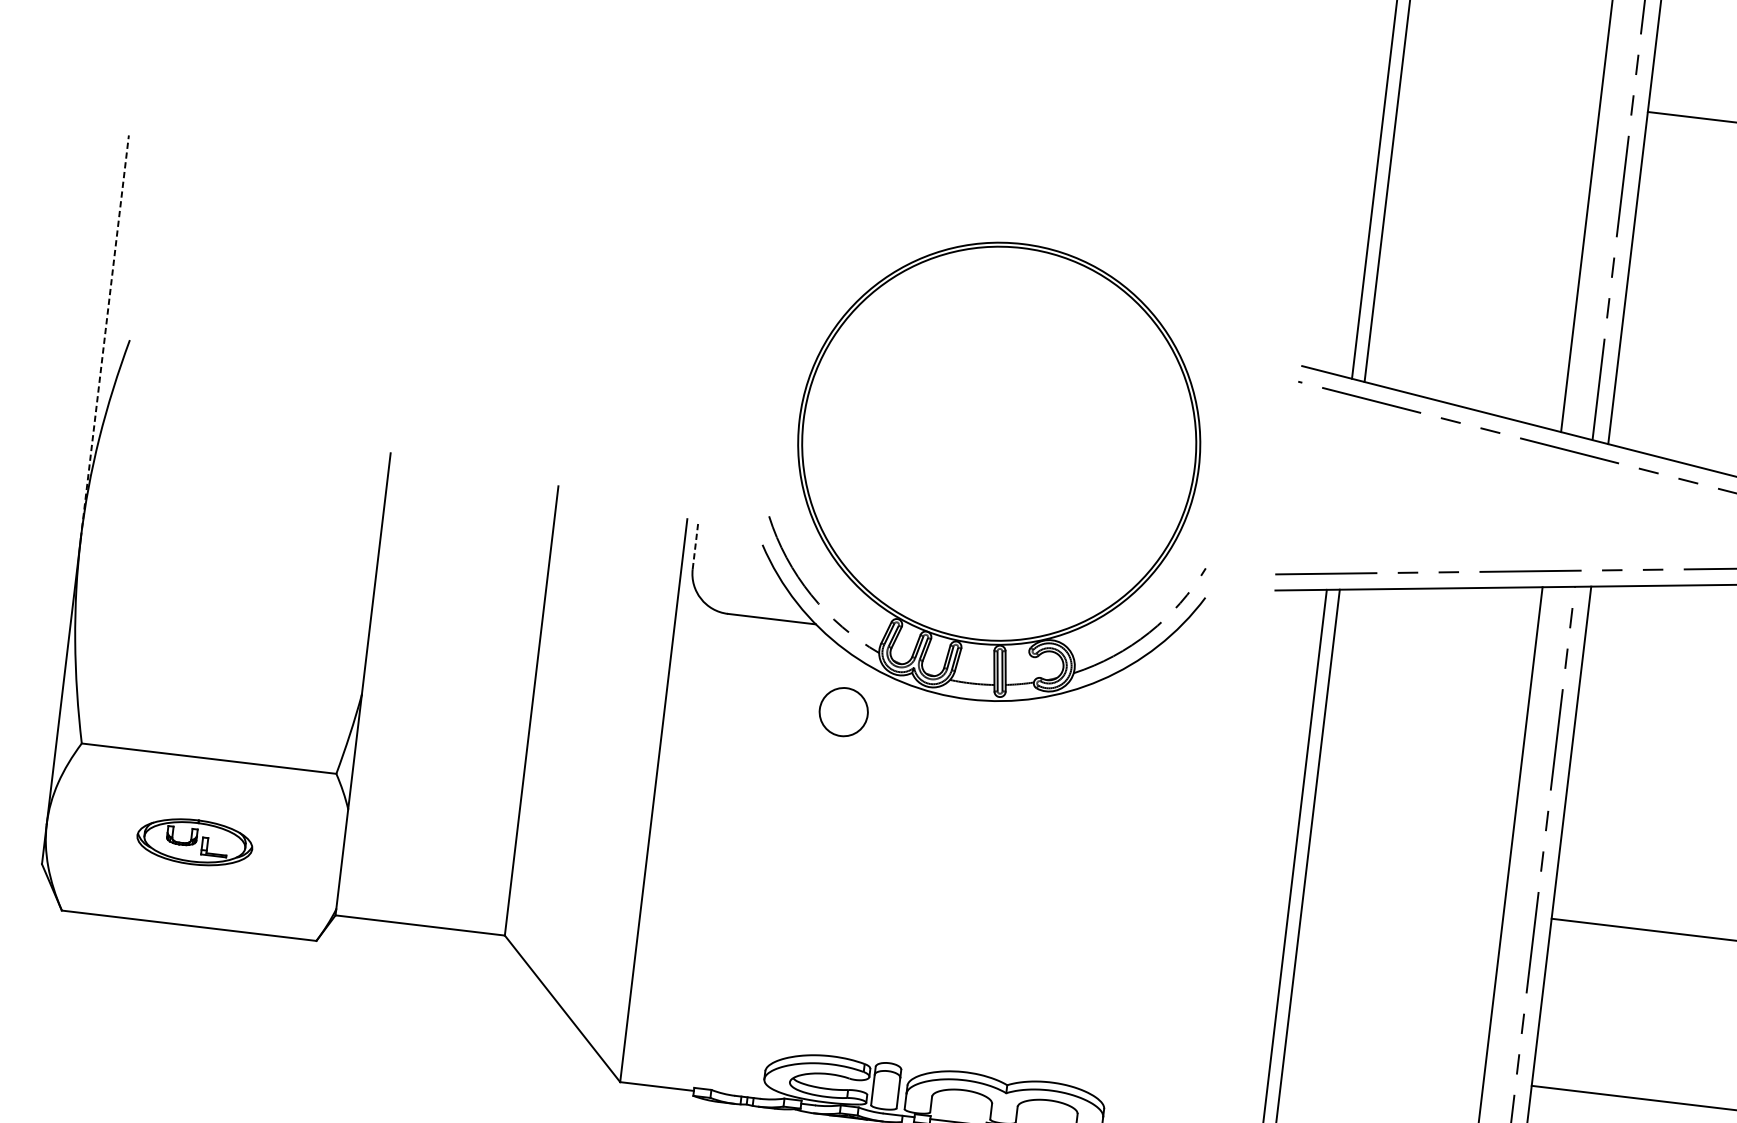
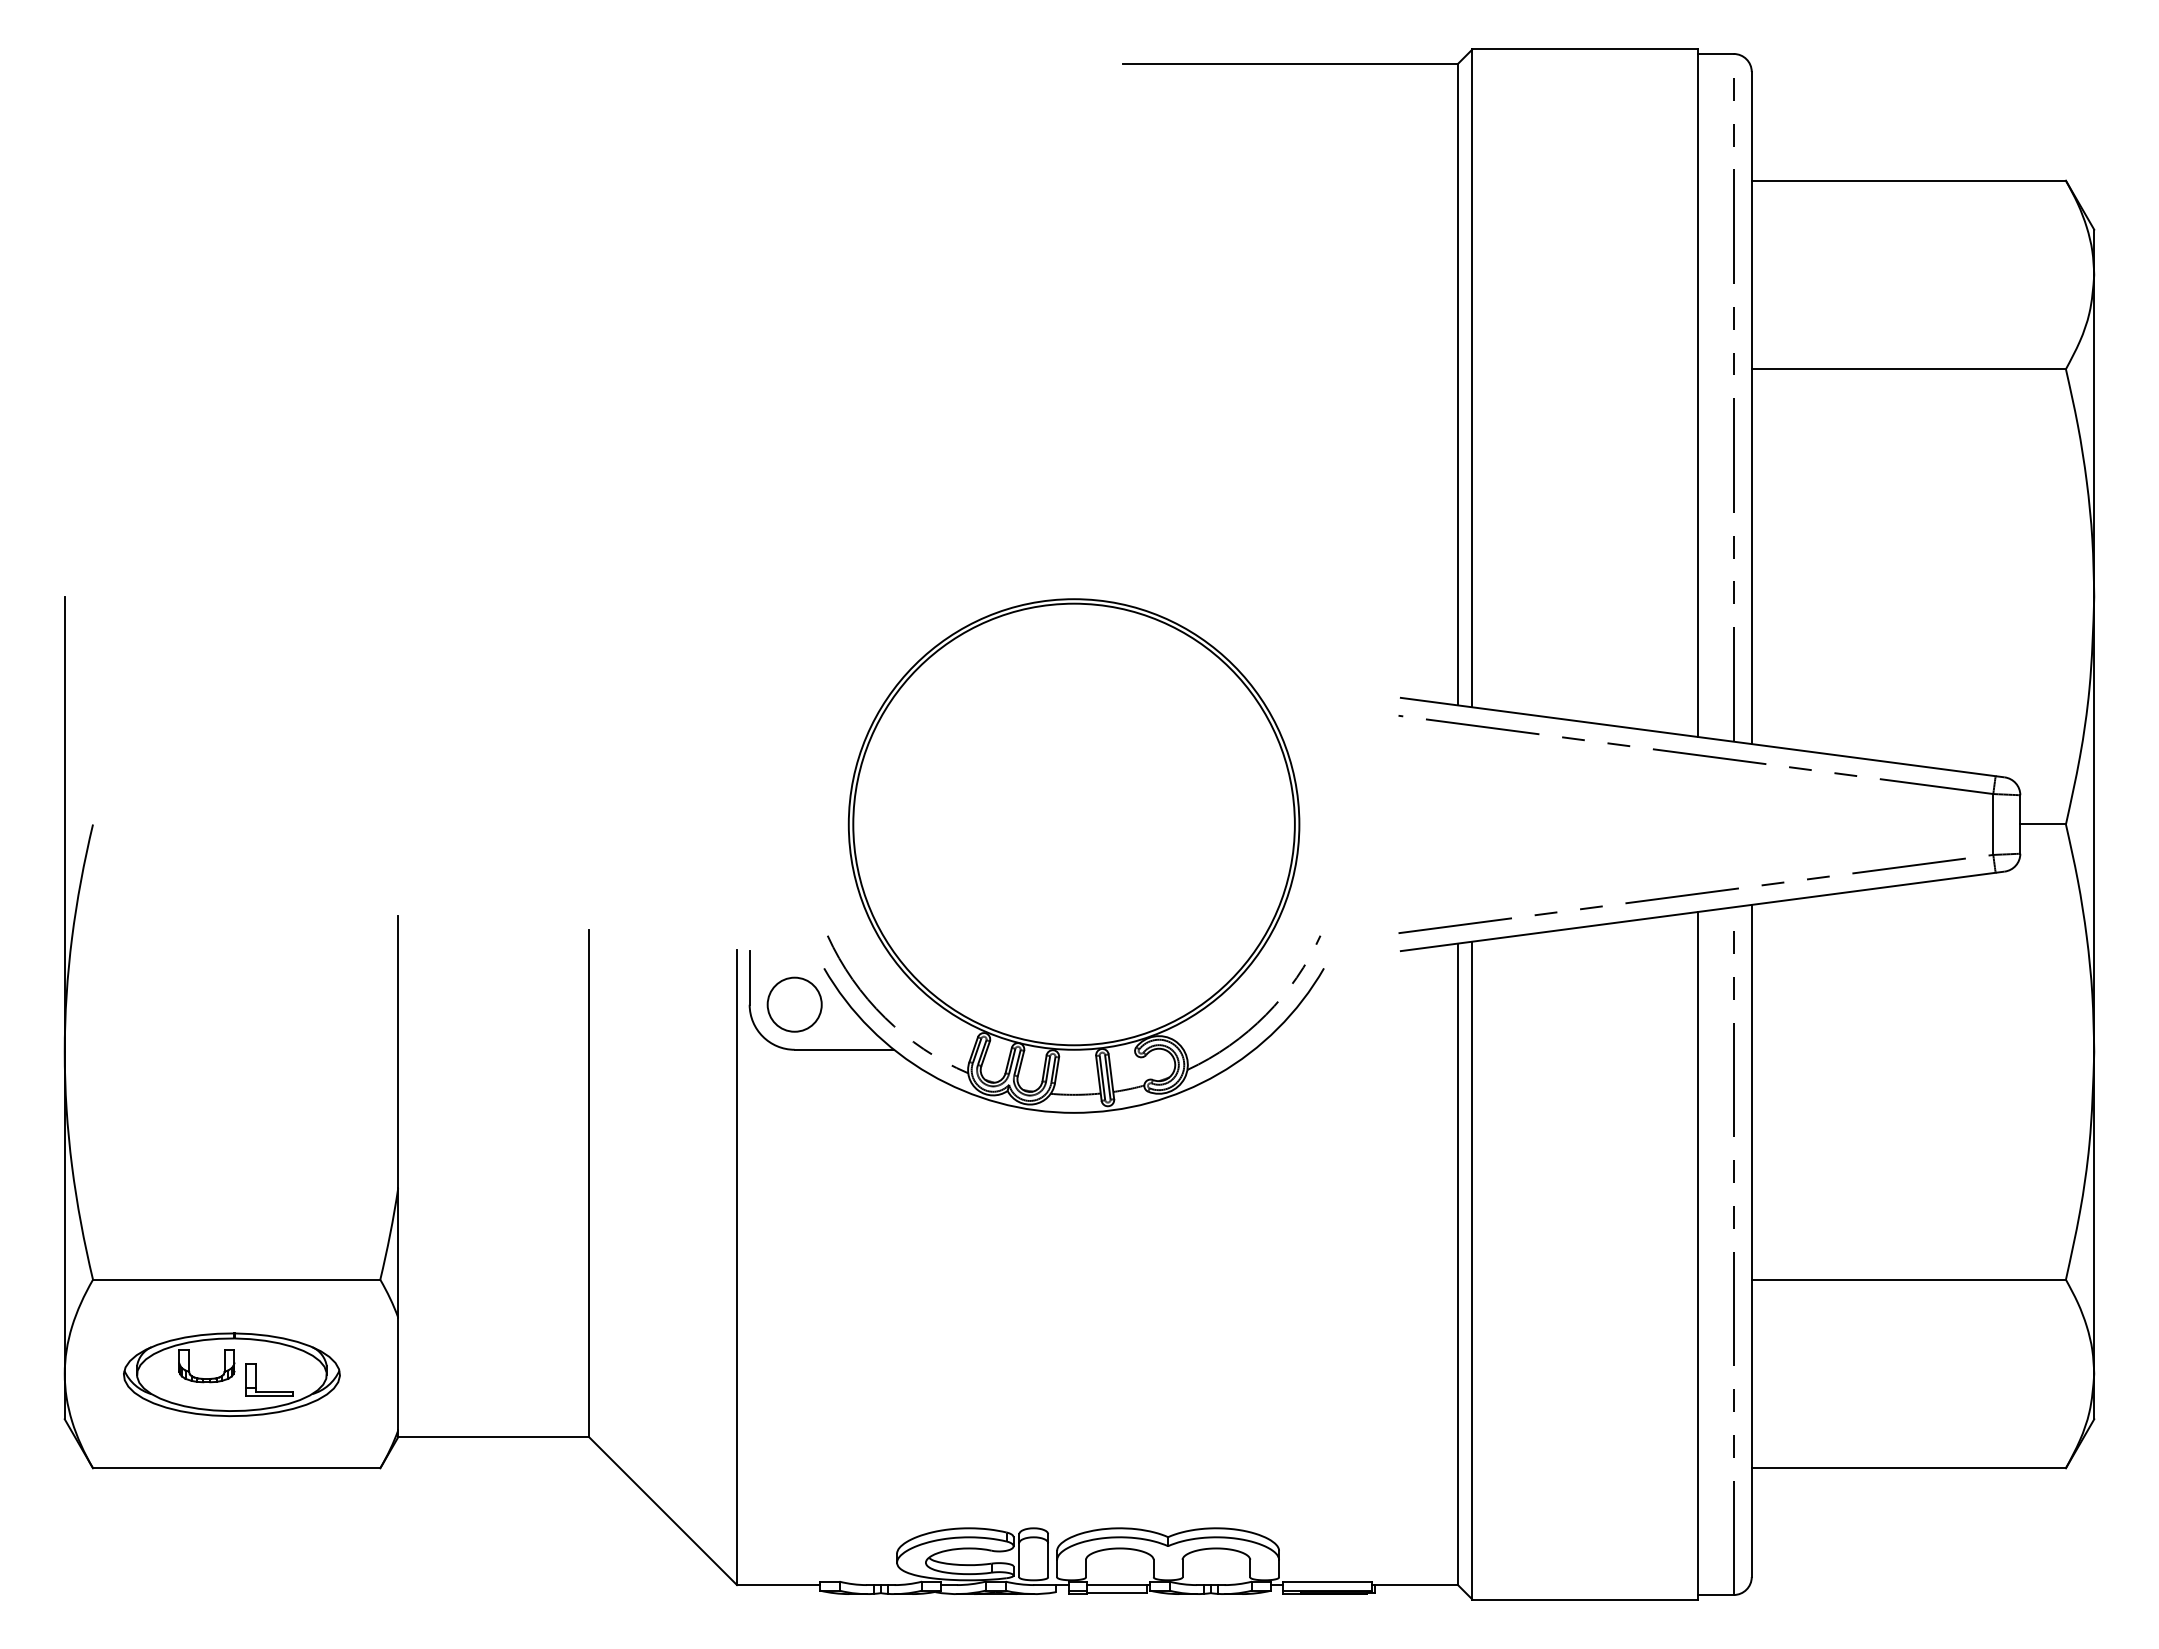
line: (104, 337) -> (64, 824), dashed -> solid
line: (695, 545) -> (749, 978), dashed -> solid
circle: (843, 711) -> (794, 1004), moved
part: (194, 842) -> (231, 1374), size x1.67

